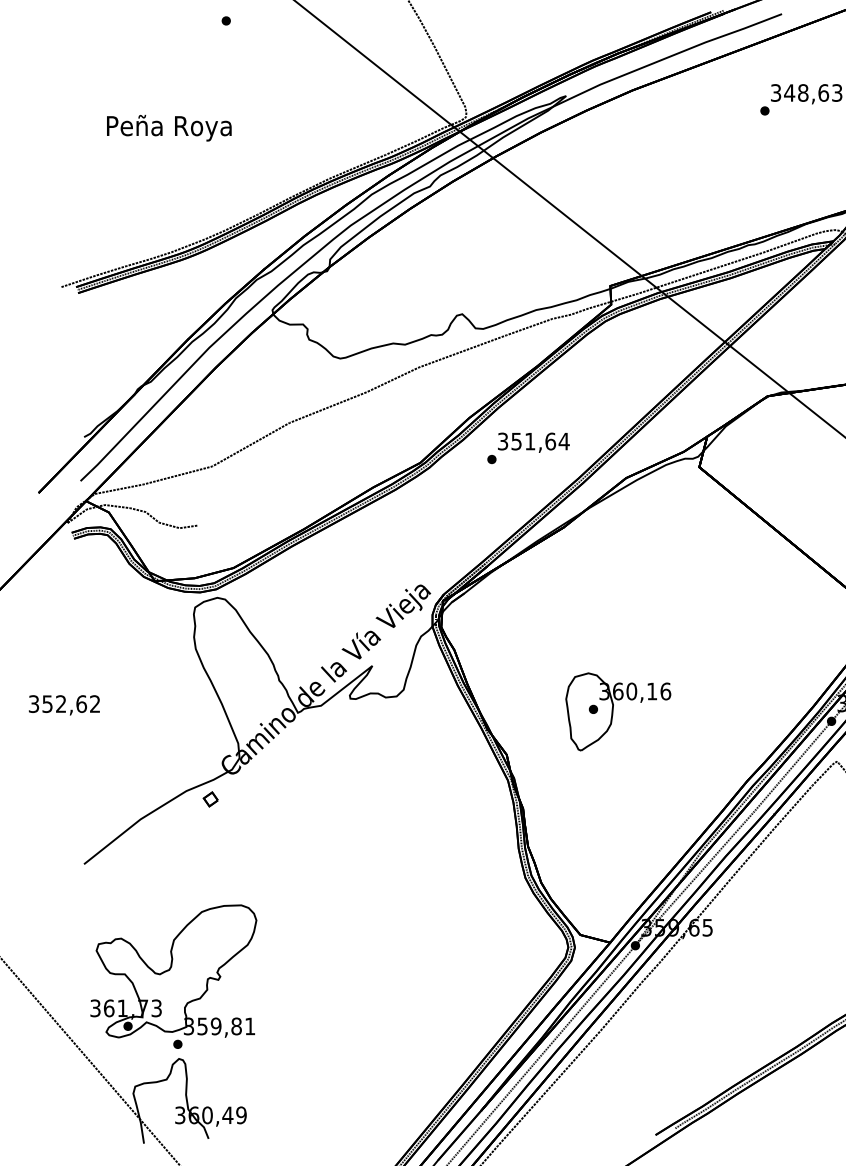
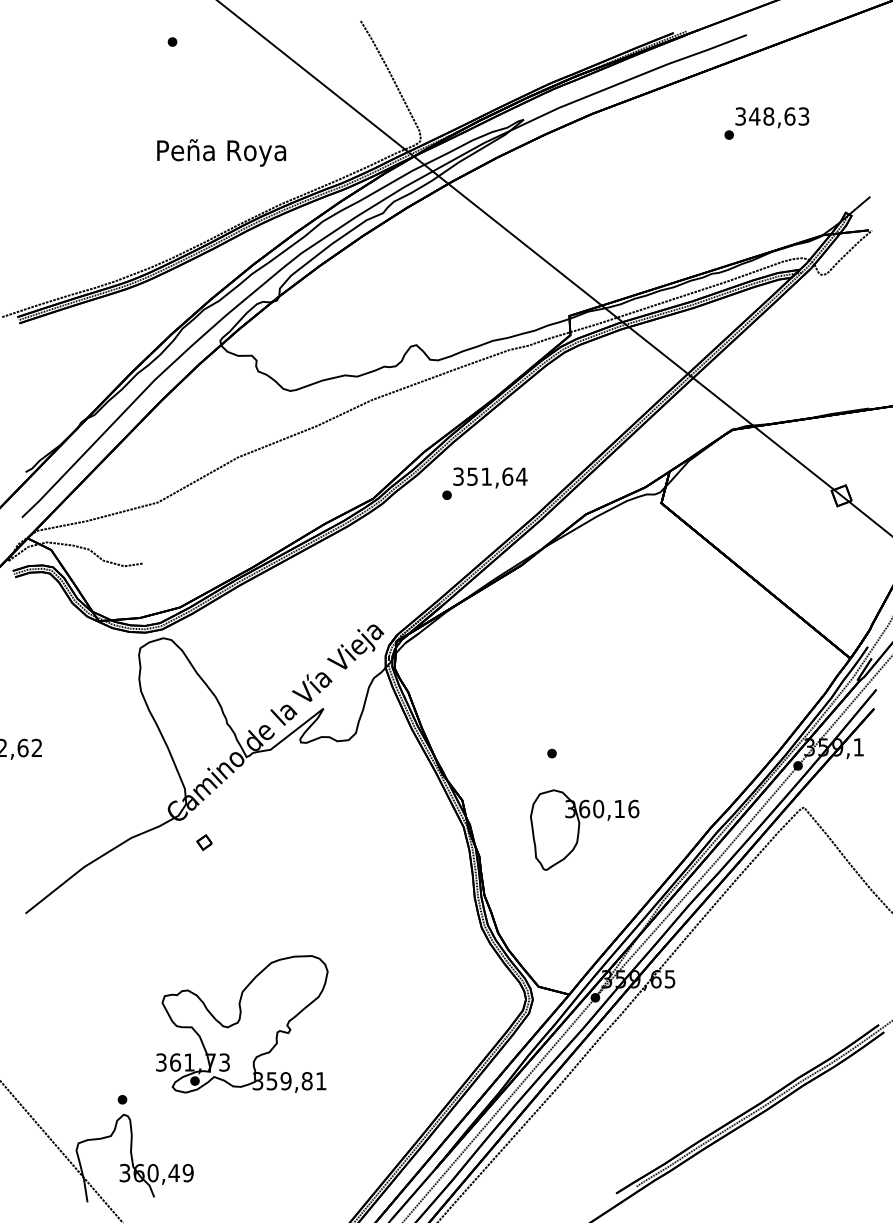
text: (169, 127) -> (221, 152), moved
part: (618, 711) -> (584, 829), moved
part: (210, 799) -> (204, 842), moved
part: (173, 971) -> (242, 1024), moved

